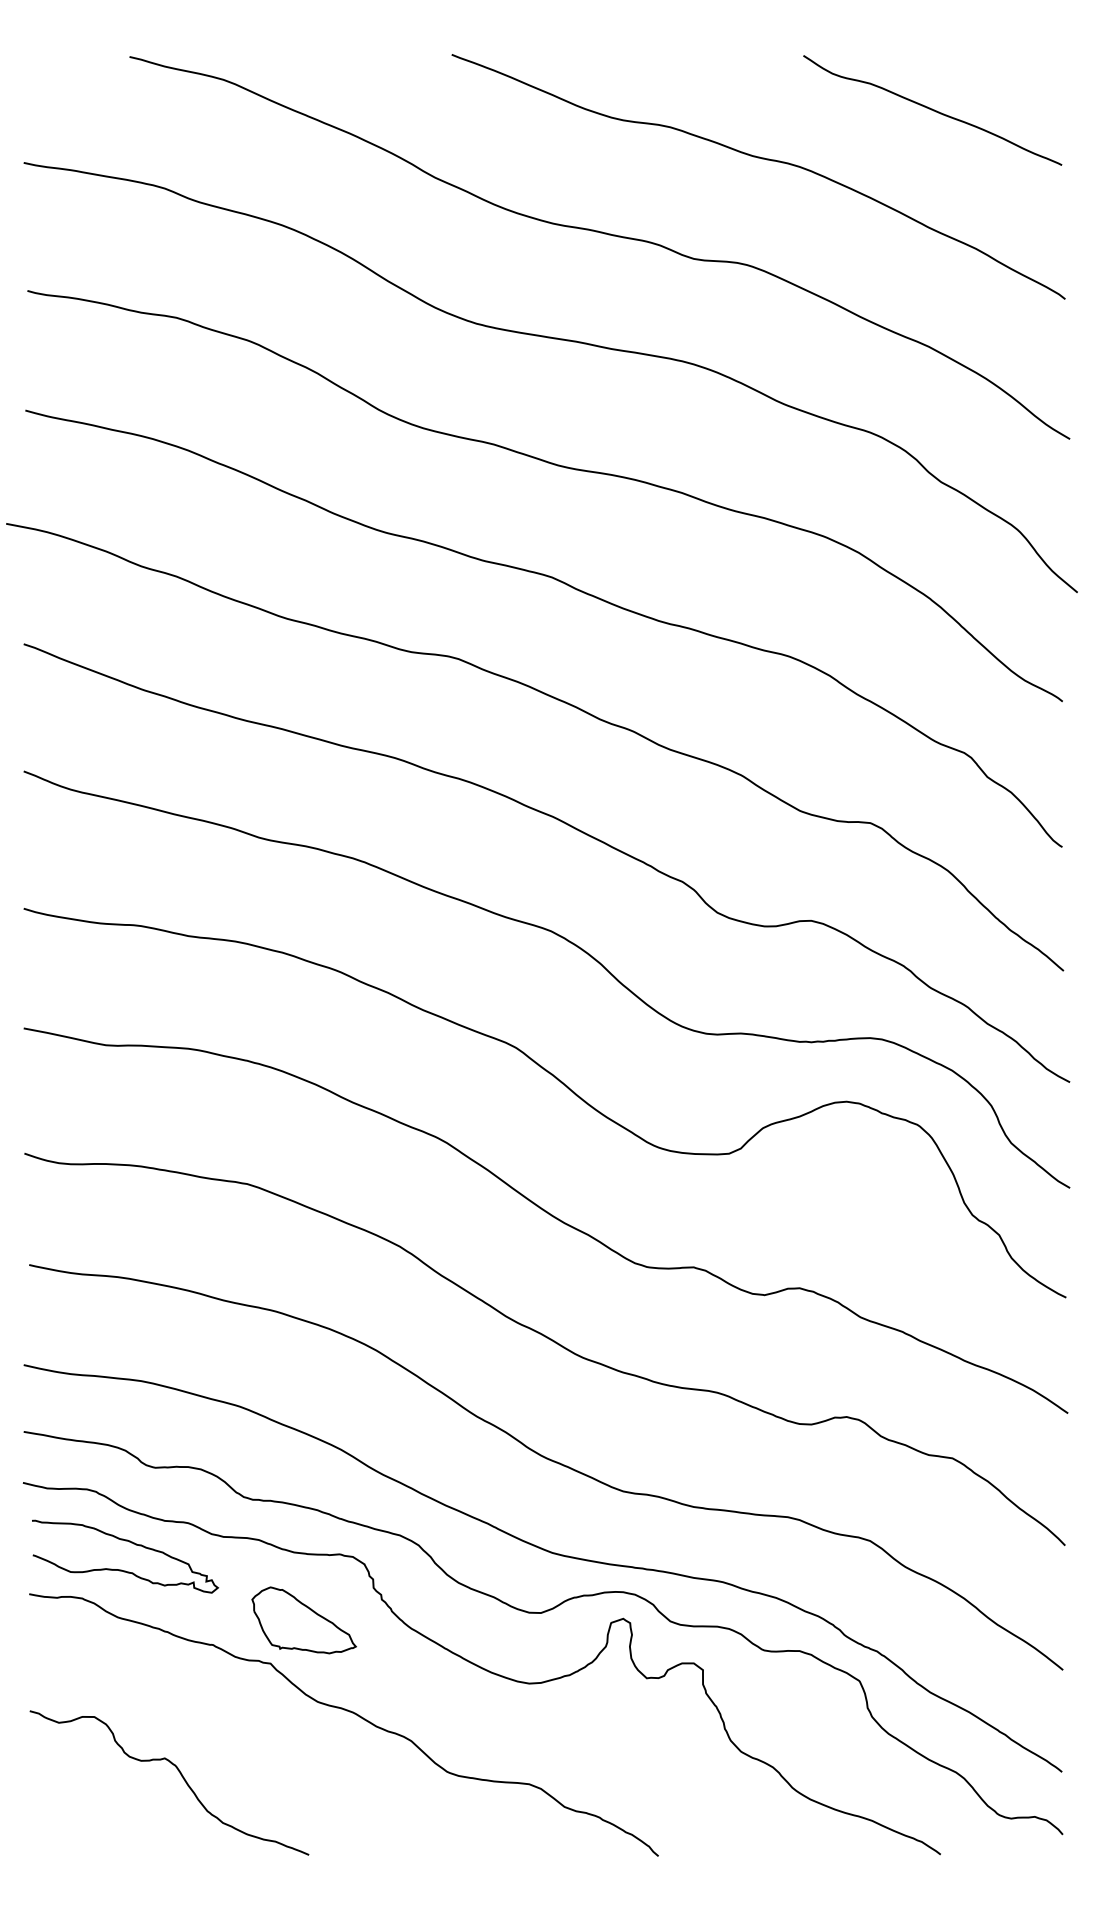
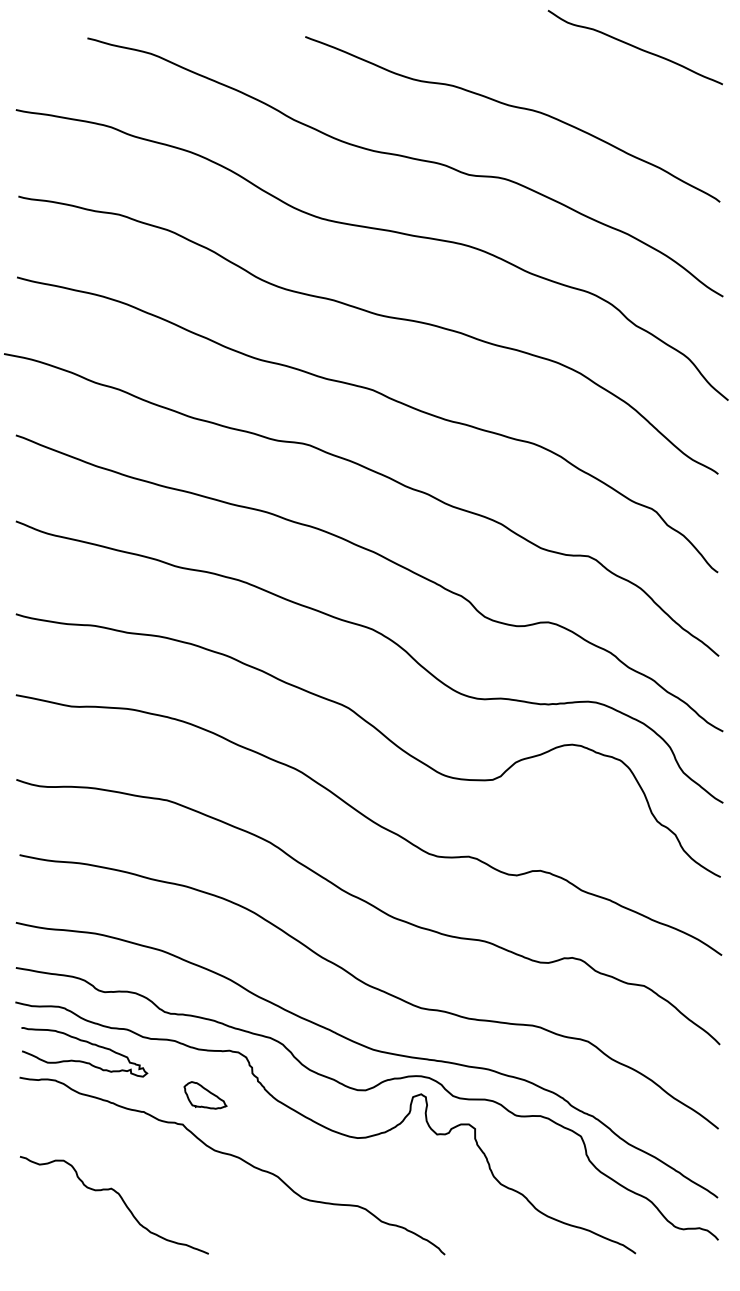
curve: (931, 110) -> (634, 47), moved
part: (304, 1620) -> (205, 1095), size x0.6

